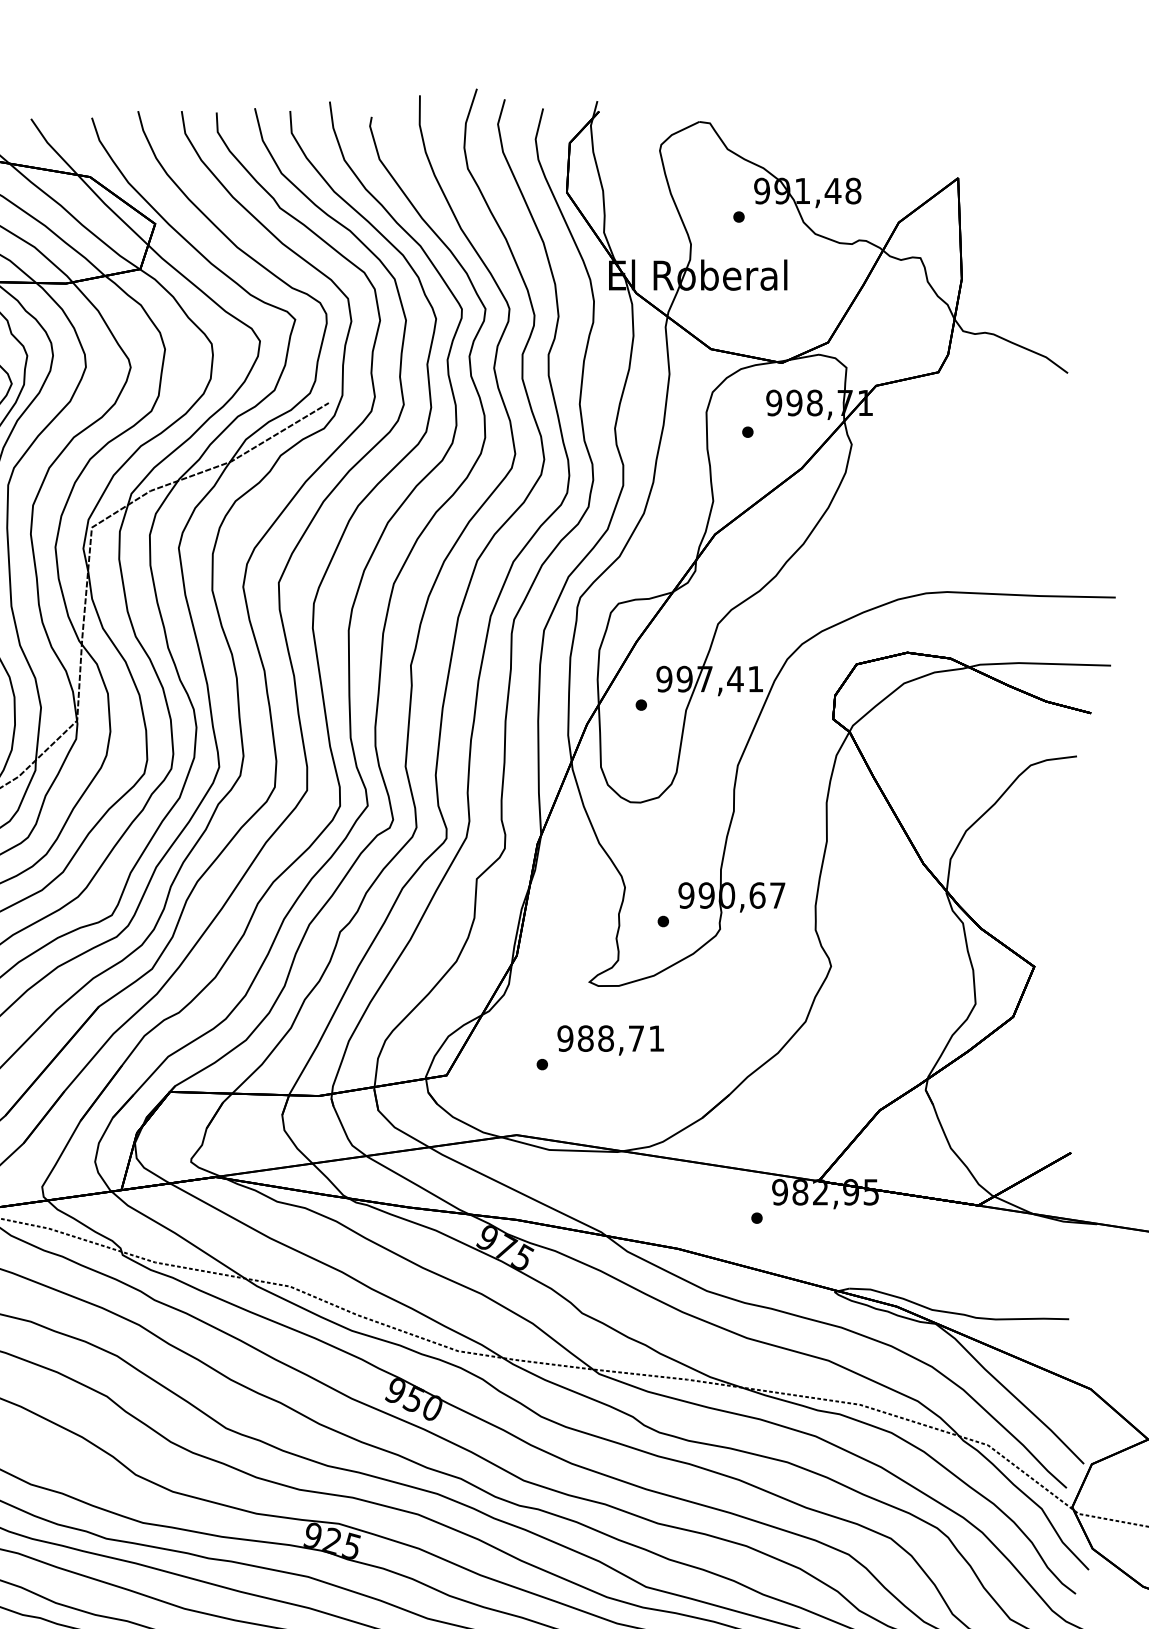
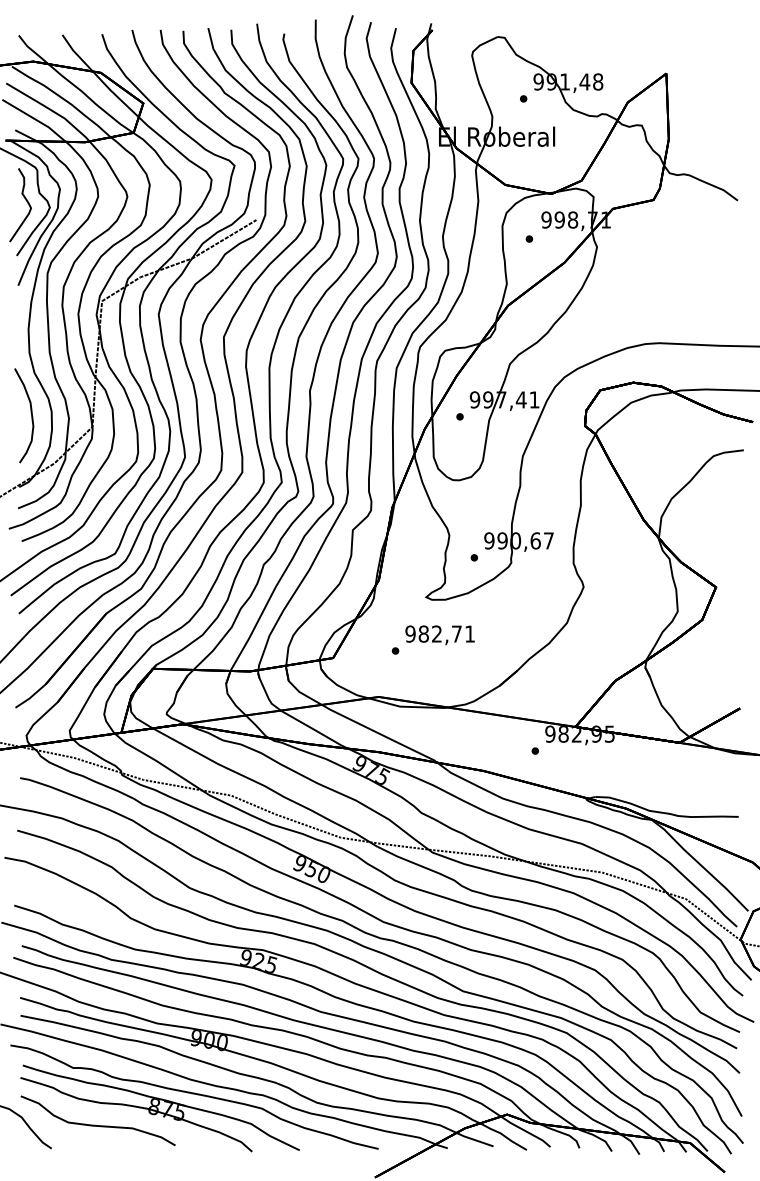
text: (606, 1037) -> (437, 633), 988,71 -> 982,71

